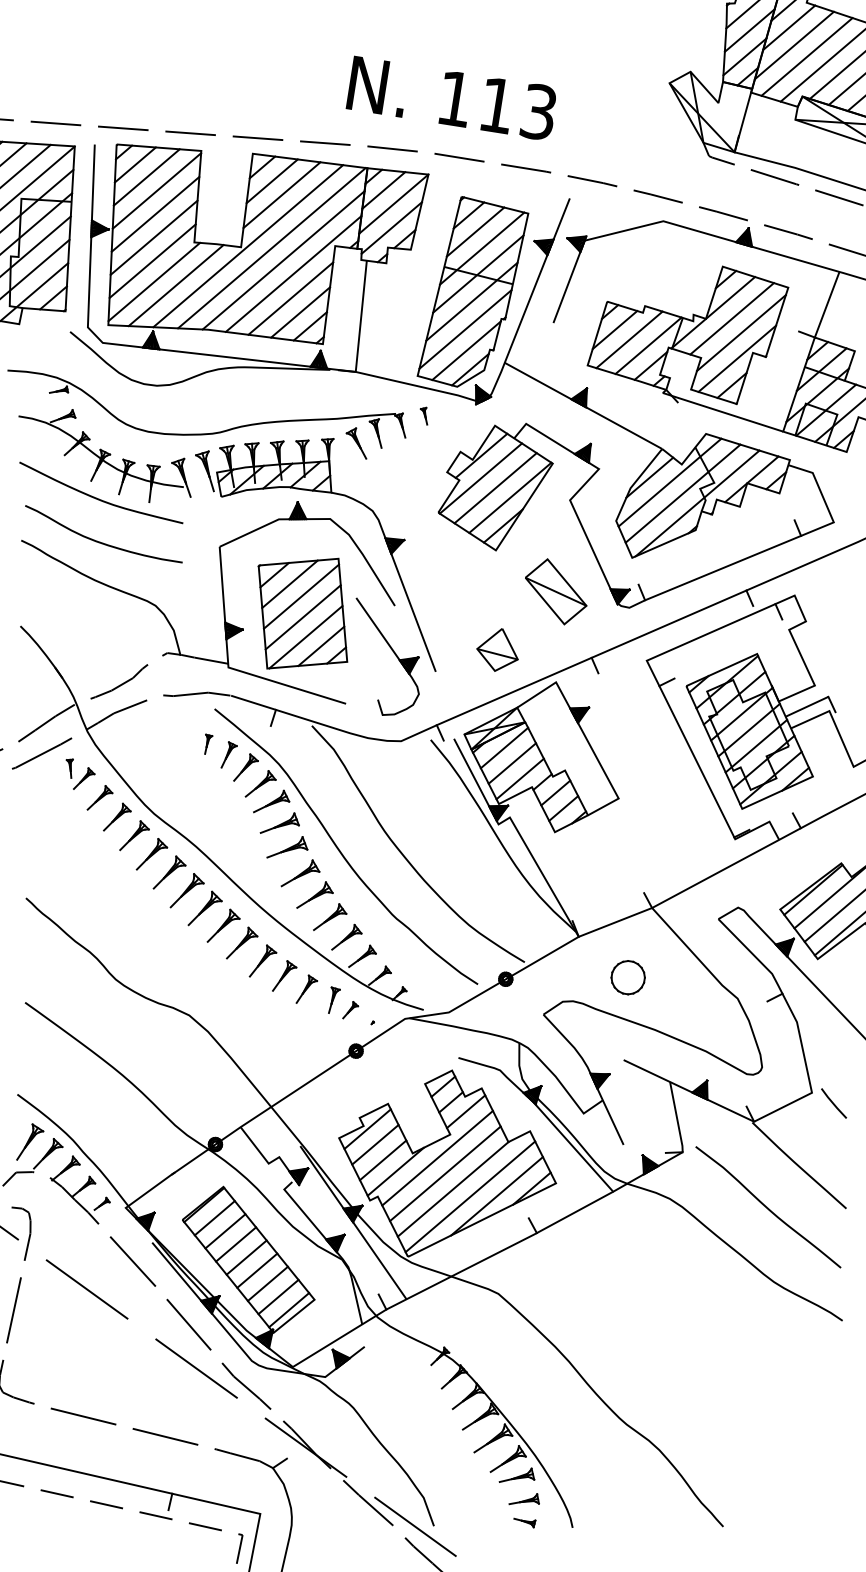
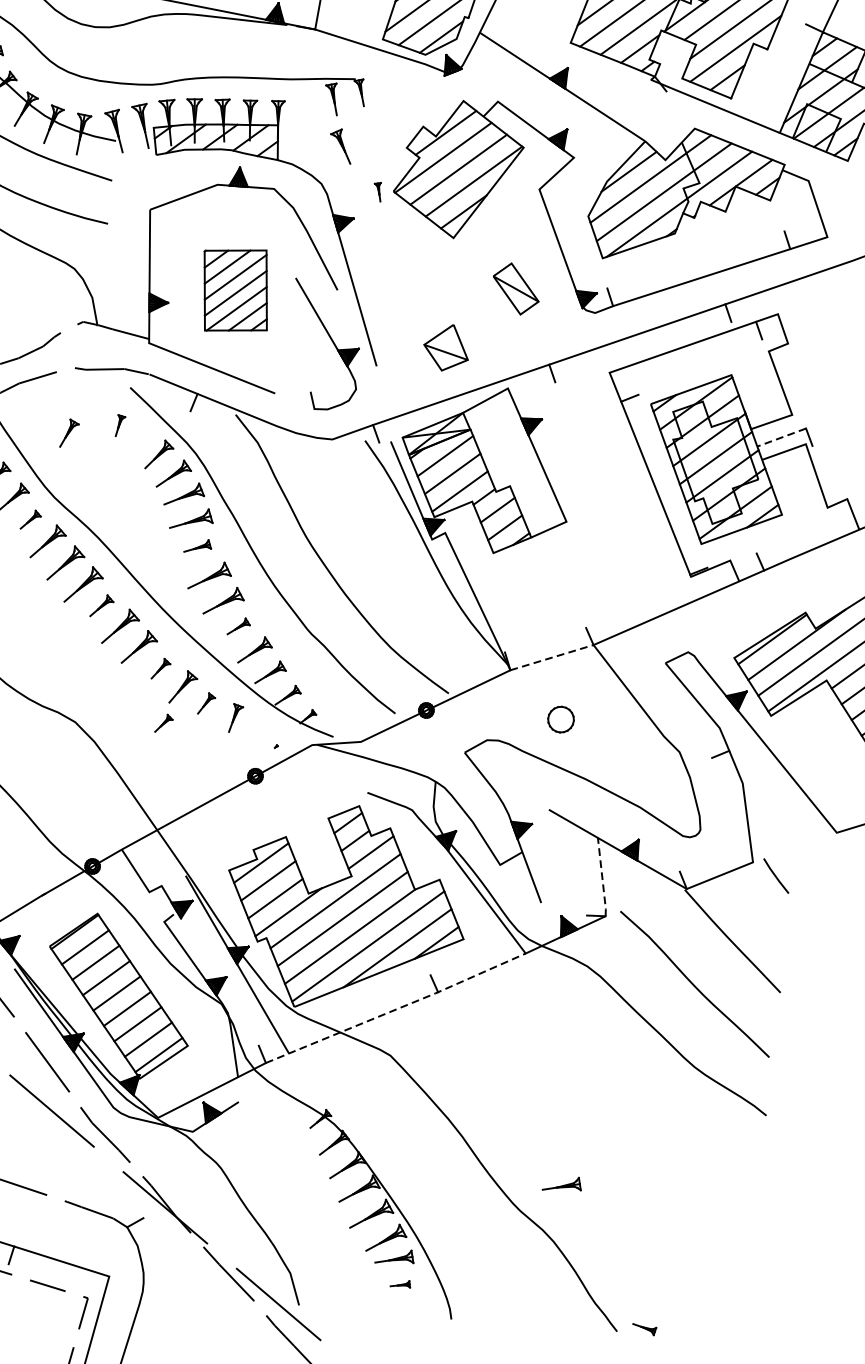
part: (423, 415) -> (377, 191), moved
part: (356, 443) -> (340, 146), moved
part: (556, 591) -> (516, 288), size x0.7
part: (302, 613) -> (235, 290), size x0.7
line: (807, 706) -> (782, 437), solid -> dashed
part: (228, 754) -> (68, 432), moved
part: (134, 835) -> (30, 519), size x0.6
part: (287, 847) -> (198, 546), size x0.6
part: (204, 908) -> (101, 606), size x0.6
part: (330, 916) -> (239, 625), size x0.6
line: (615, 922) -> (552, 657), solid -> dashed
part: (262, 960) -> (160, 668), size x0.6
part: (627, 977) -> (560, 719), size x0.7
part: (306, 988) -> (206, 702), size x0.7
part: (350, 1010) -> (163, 723), moved
line: (677, 1117) -> (602, 877), solid -> dashed
line: (500, 1251) -> (396, 1009), solid -> dashed
part: (662, 1396) -> (561, 1182), added
part: (523, 1499) -> (399, 1283), size x0.6
part: (524, 1522) -> (644, 1329), moved

